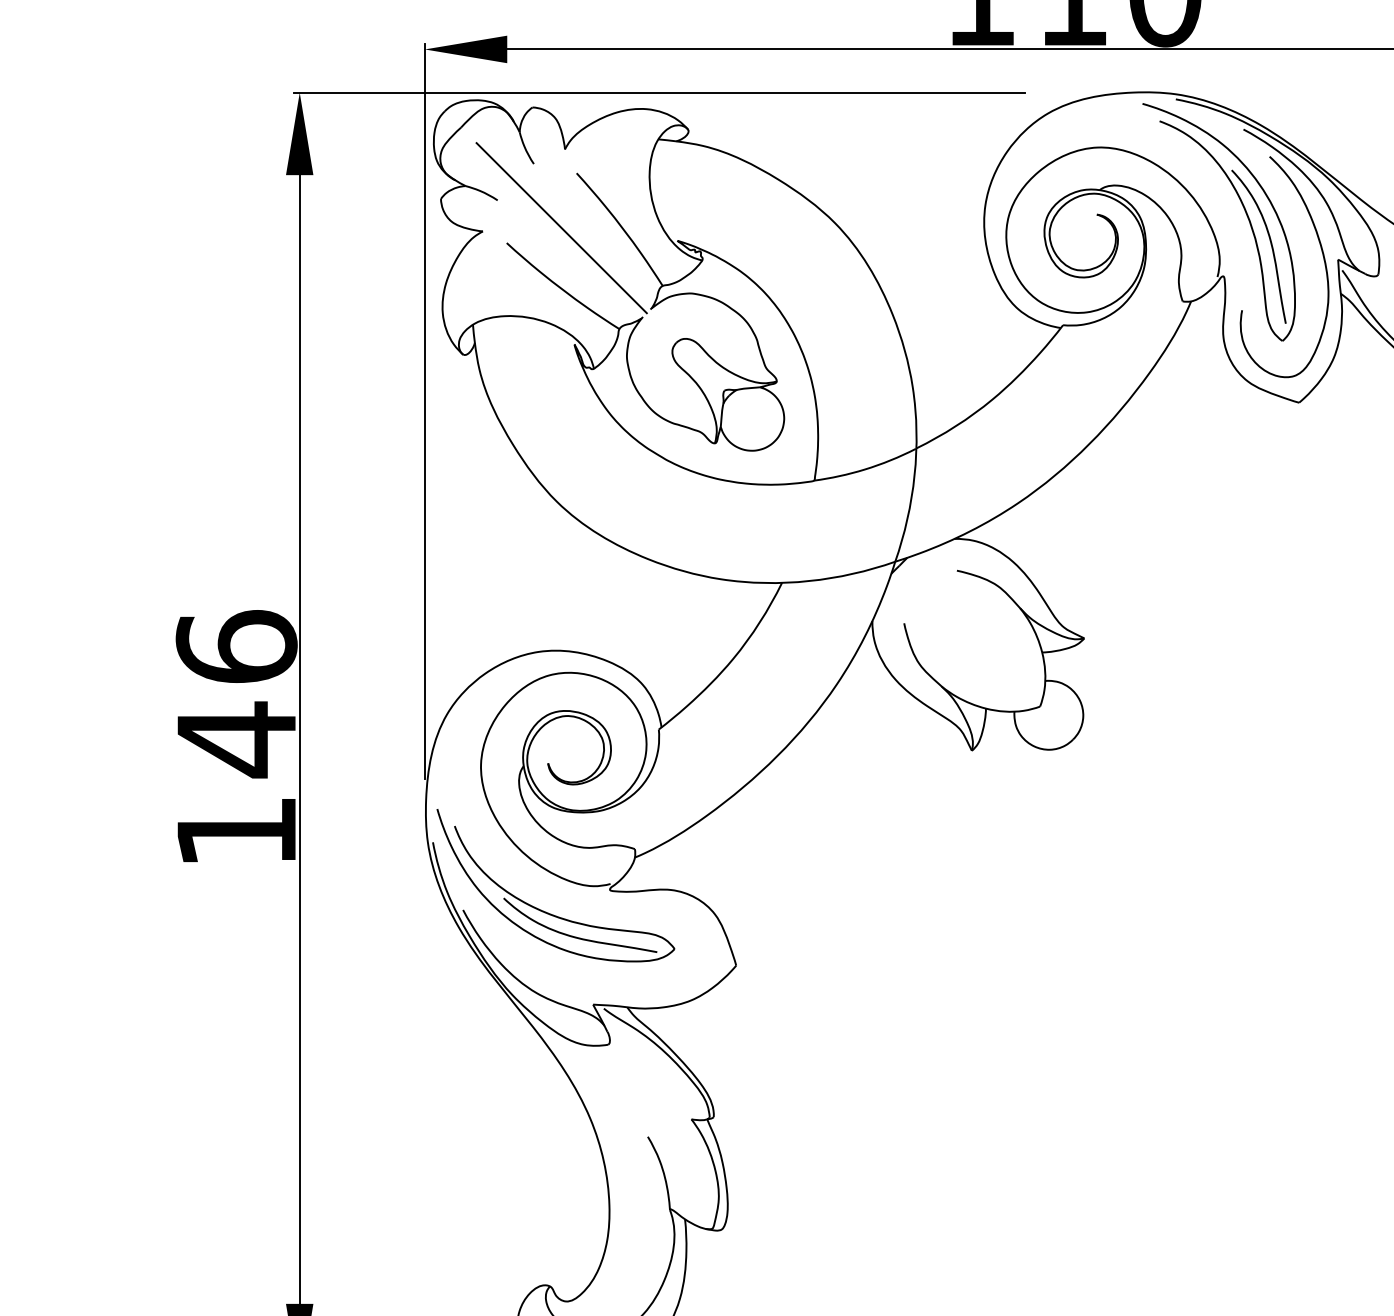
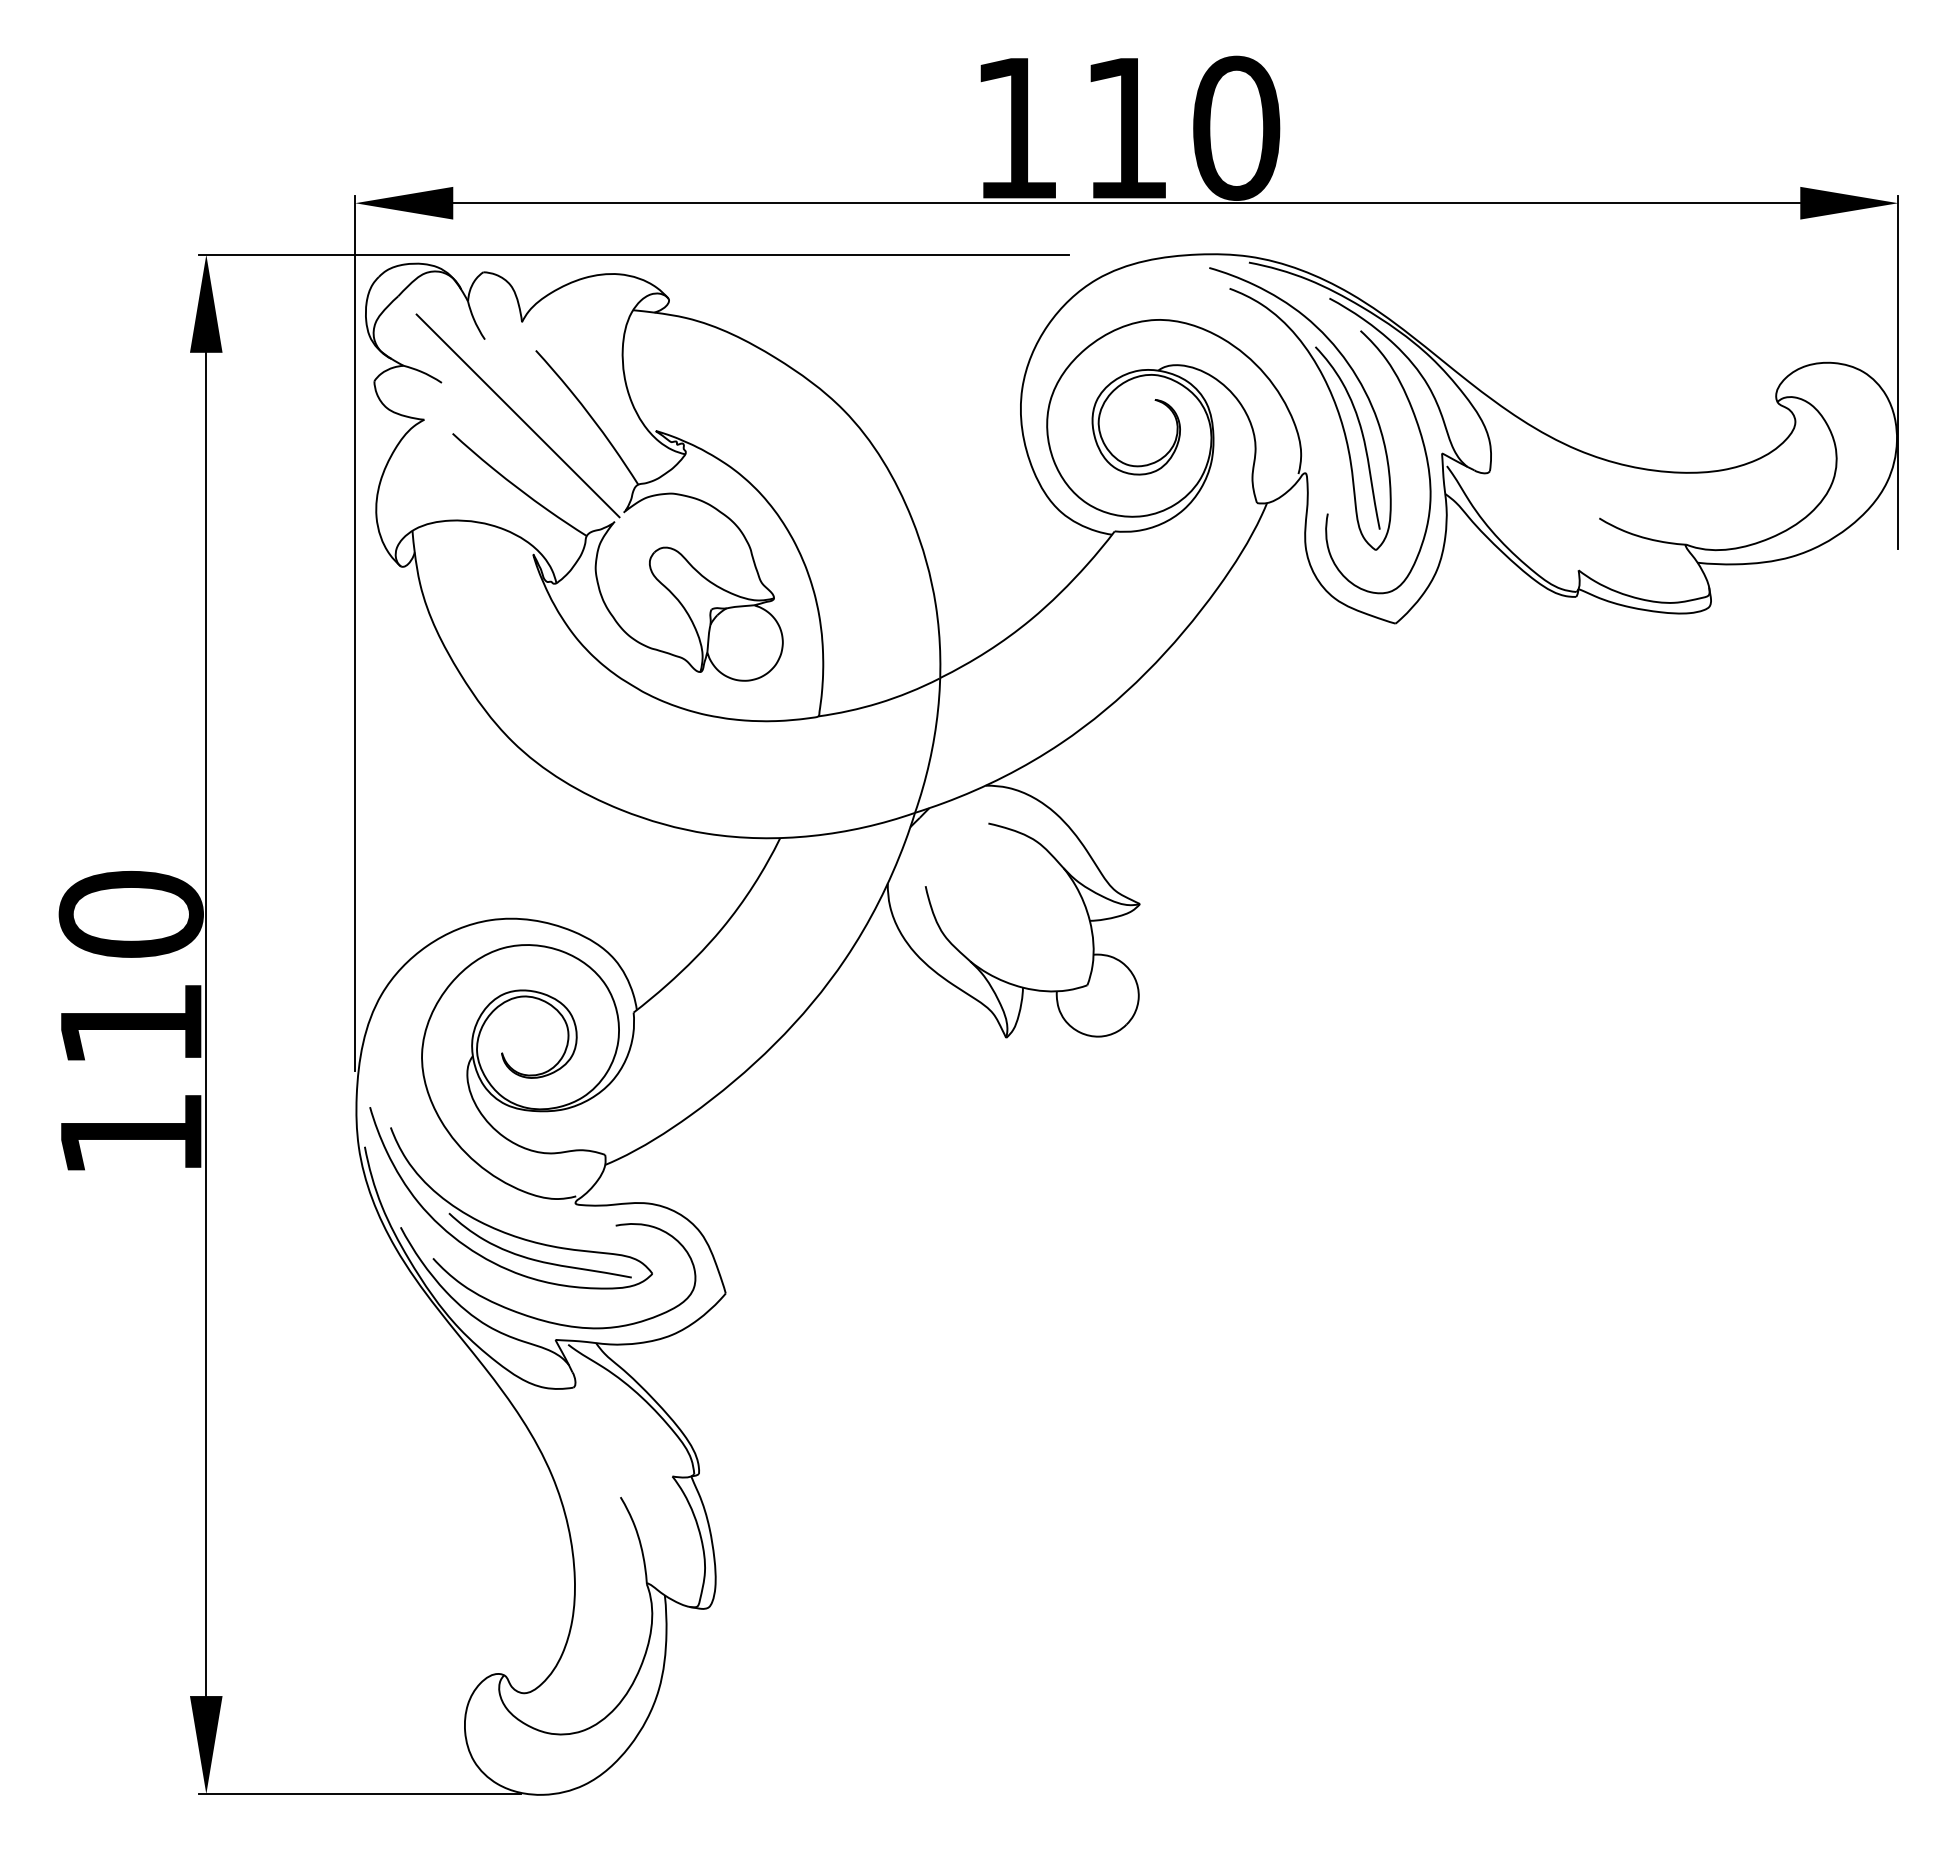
text: (236, 694) -> (130, 970), 146 -> 110
curve: (589, 989) -> (551, 1321), added

